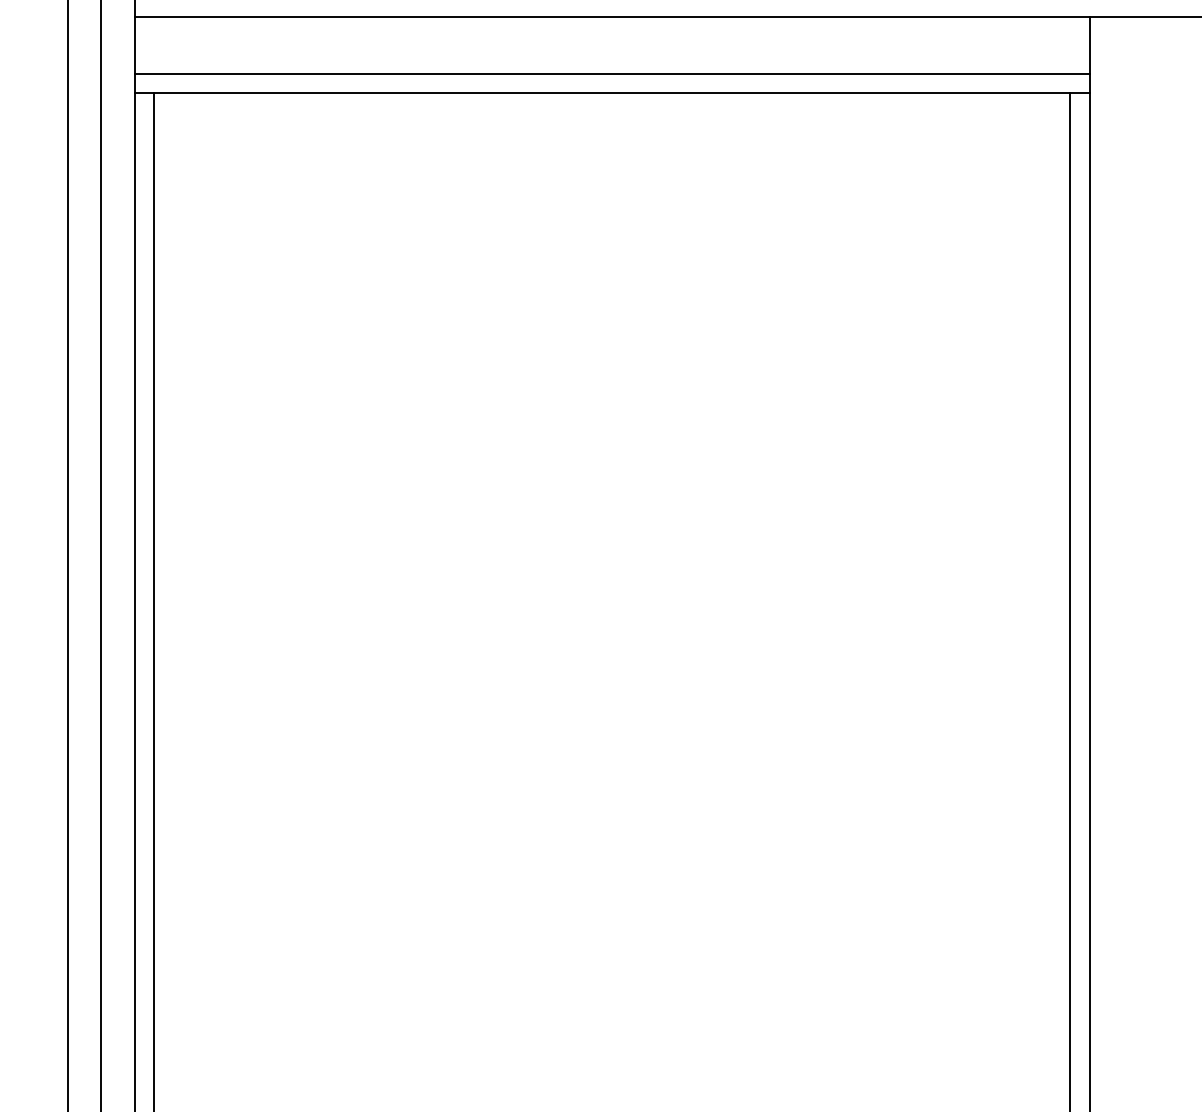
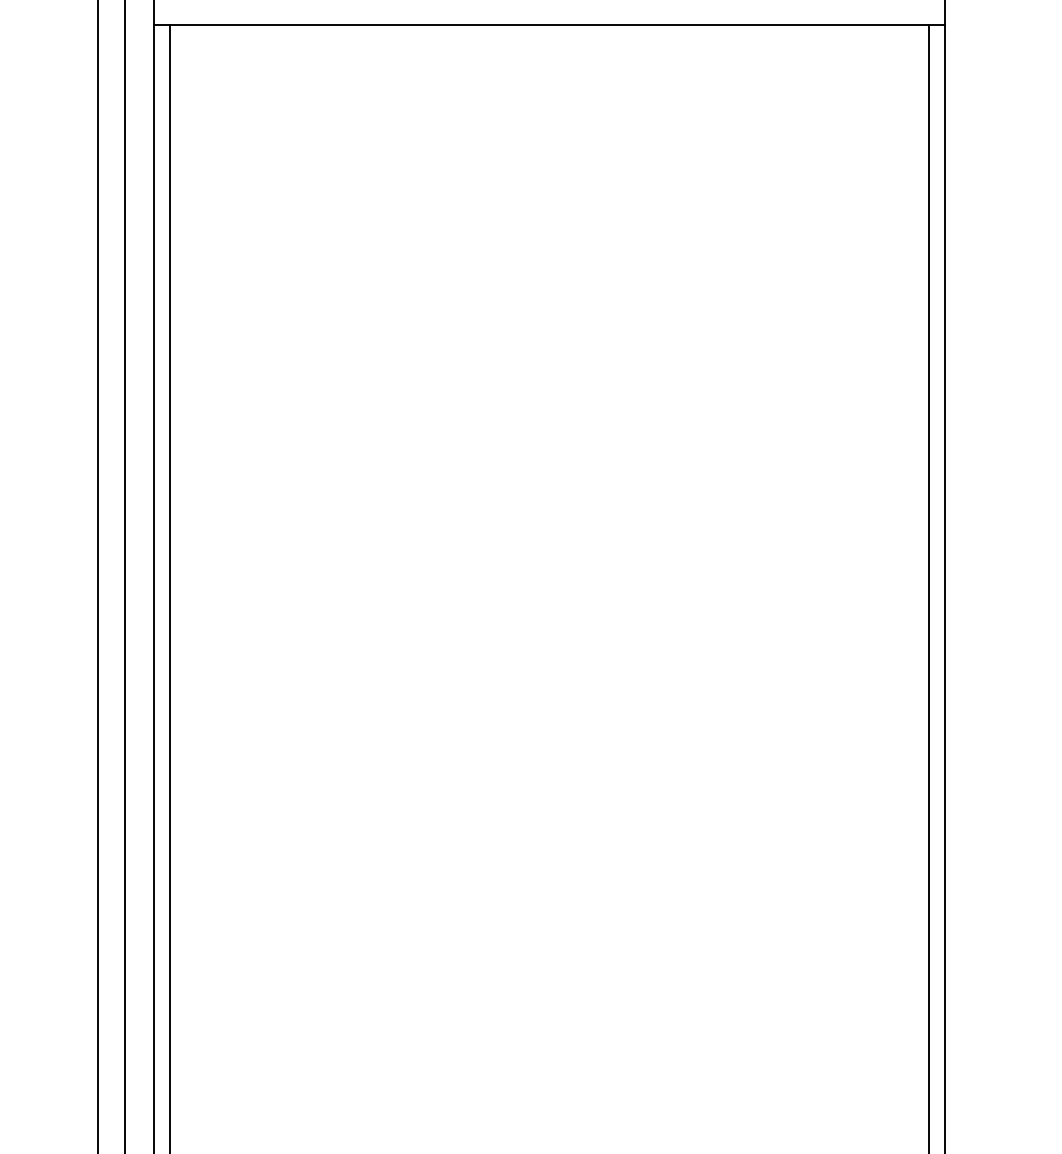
line: (612, 73) -> (549, 8), removed

